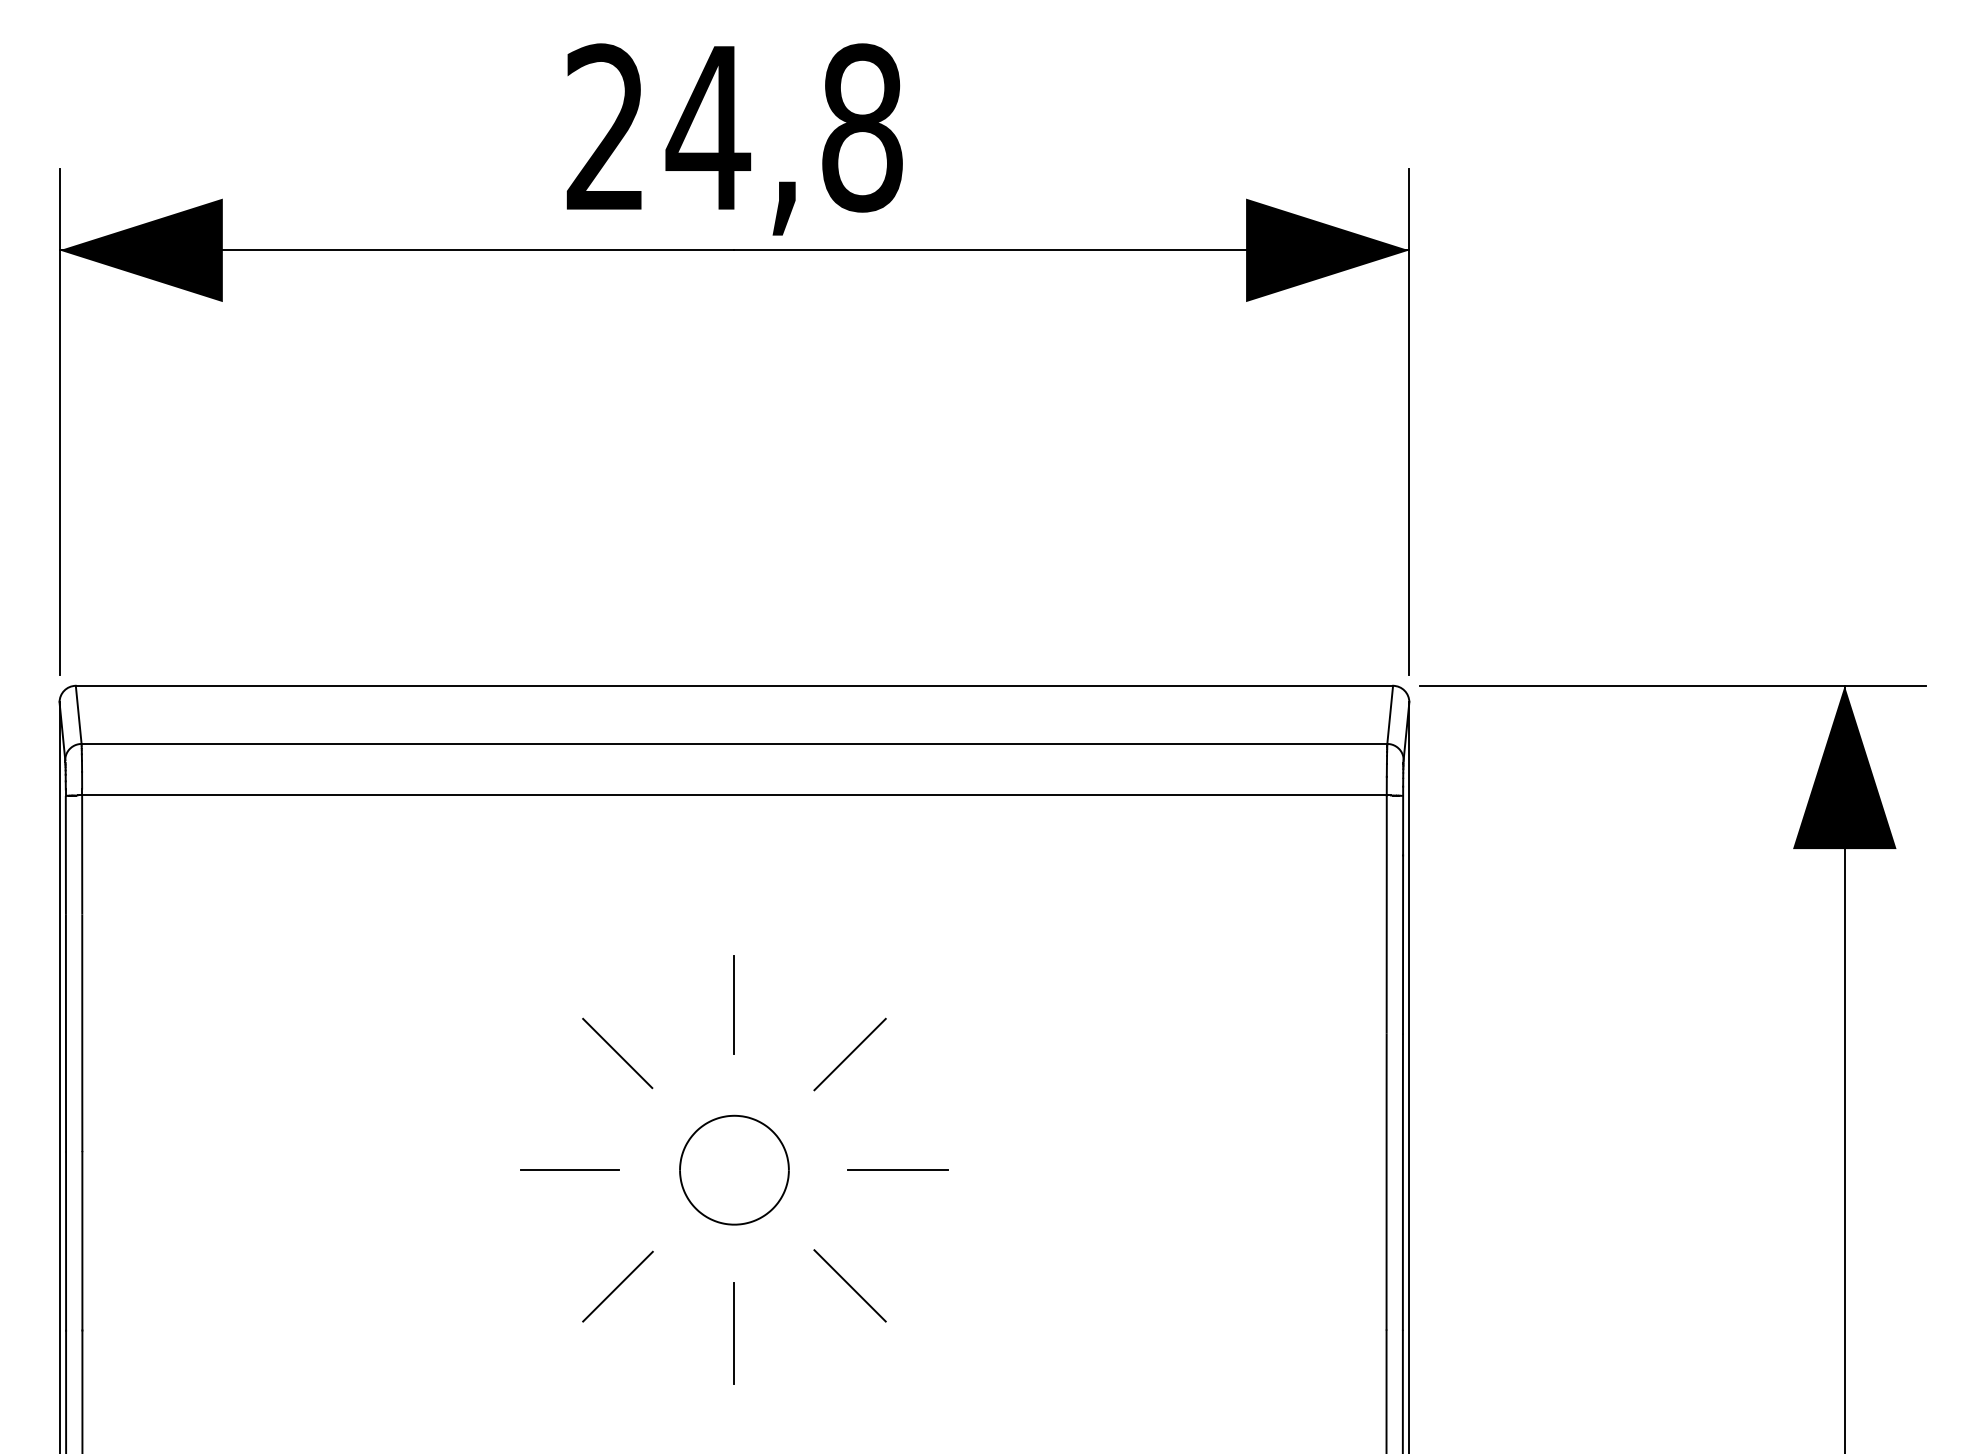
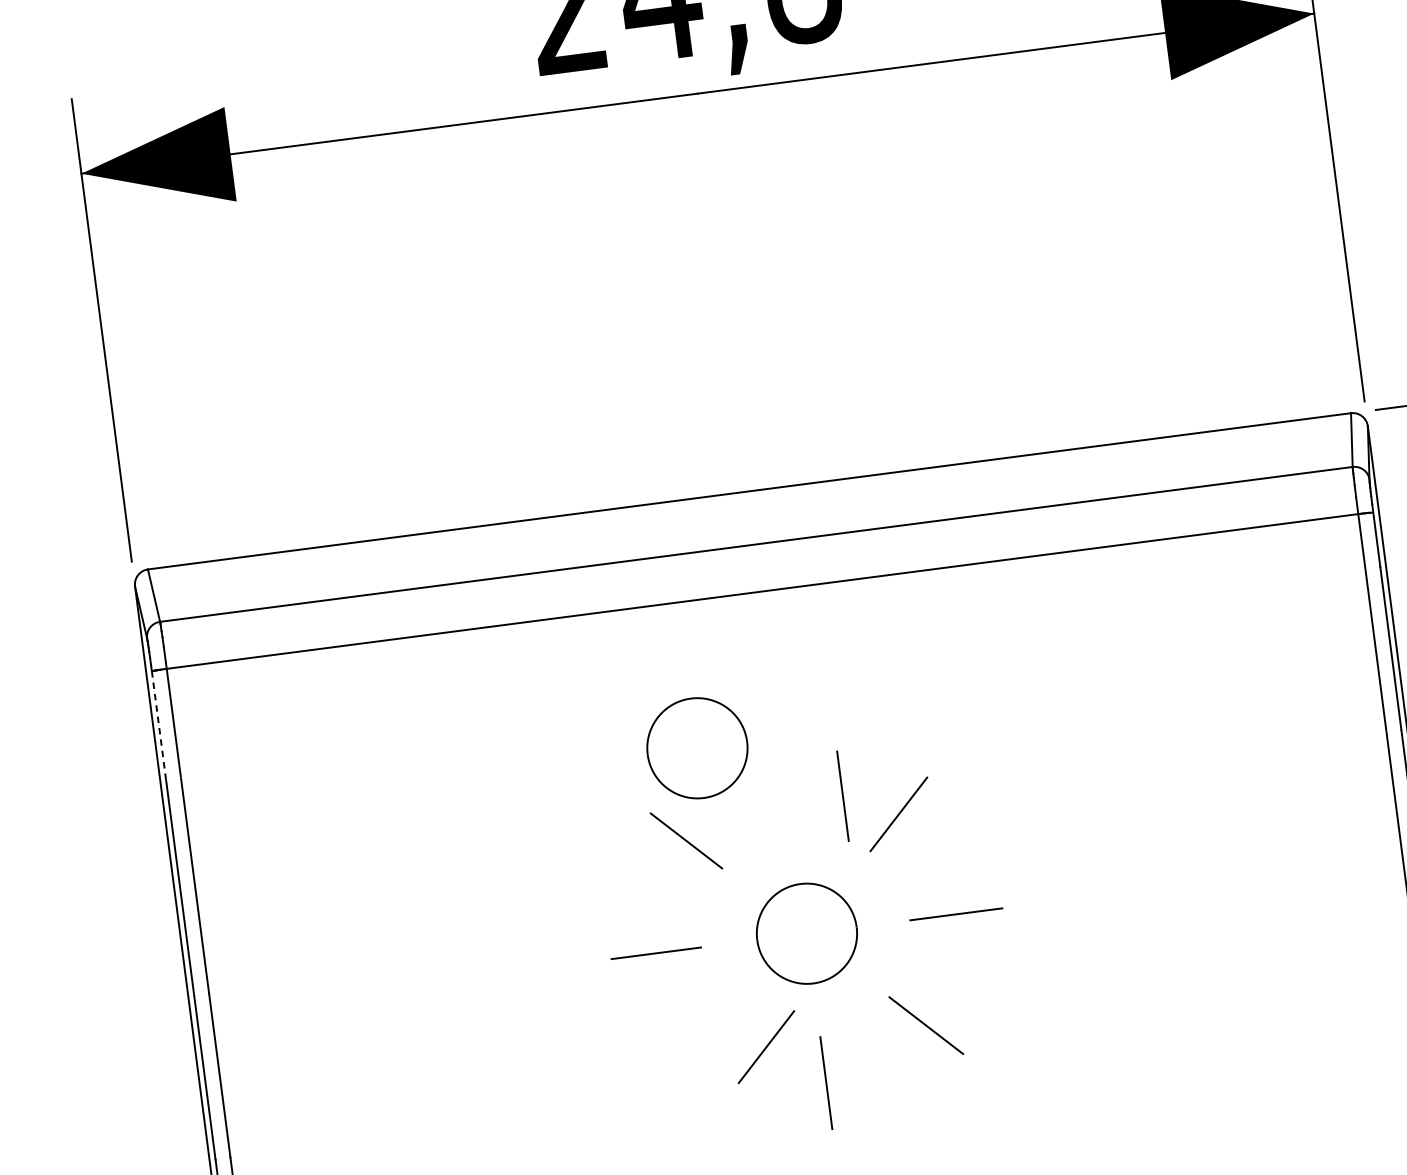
line: (65, 855) -> (158, 725), solid -> dashed
part: (642, 954) -> (697, 747), added
line: (733, 1004) -> (842, 795), moved
line: (617, 1286) -> (765, 1047), moved

